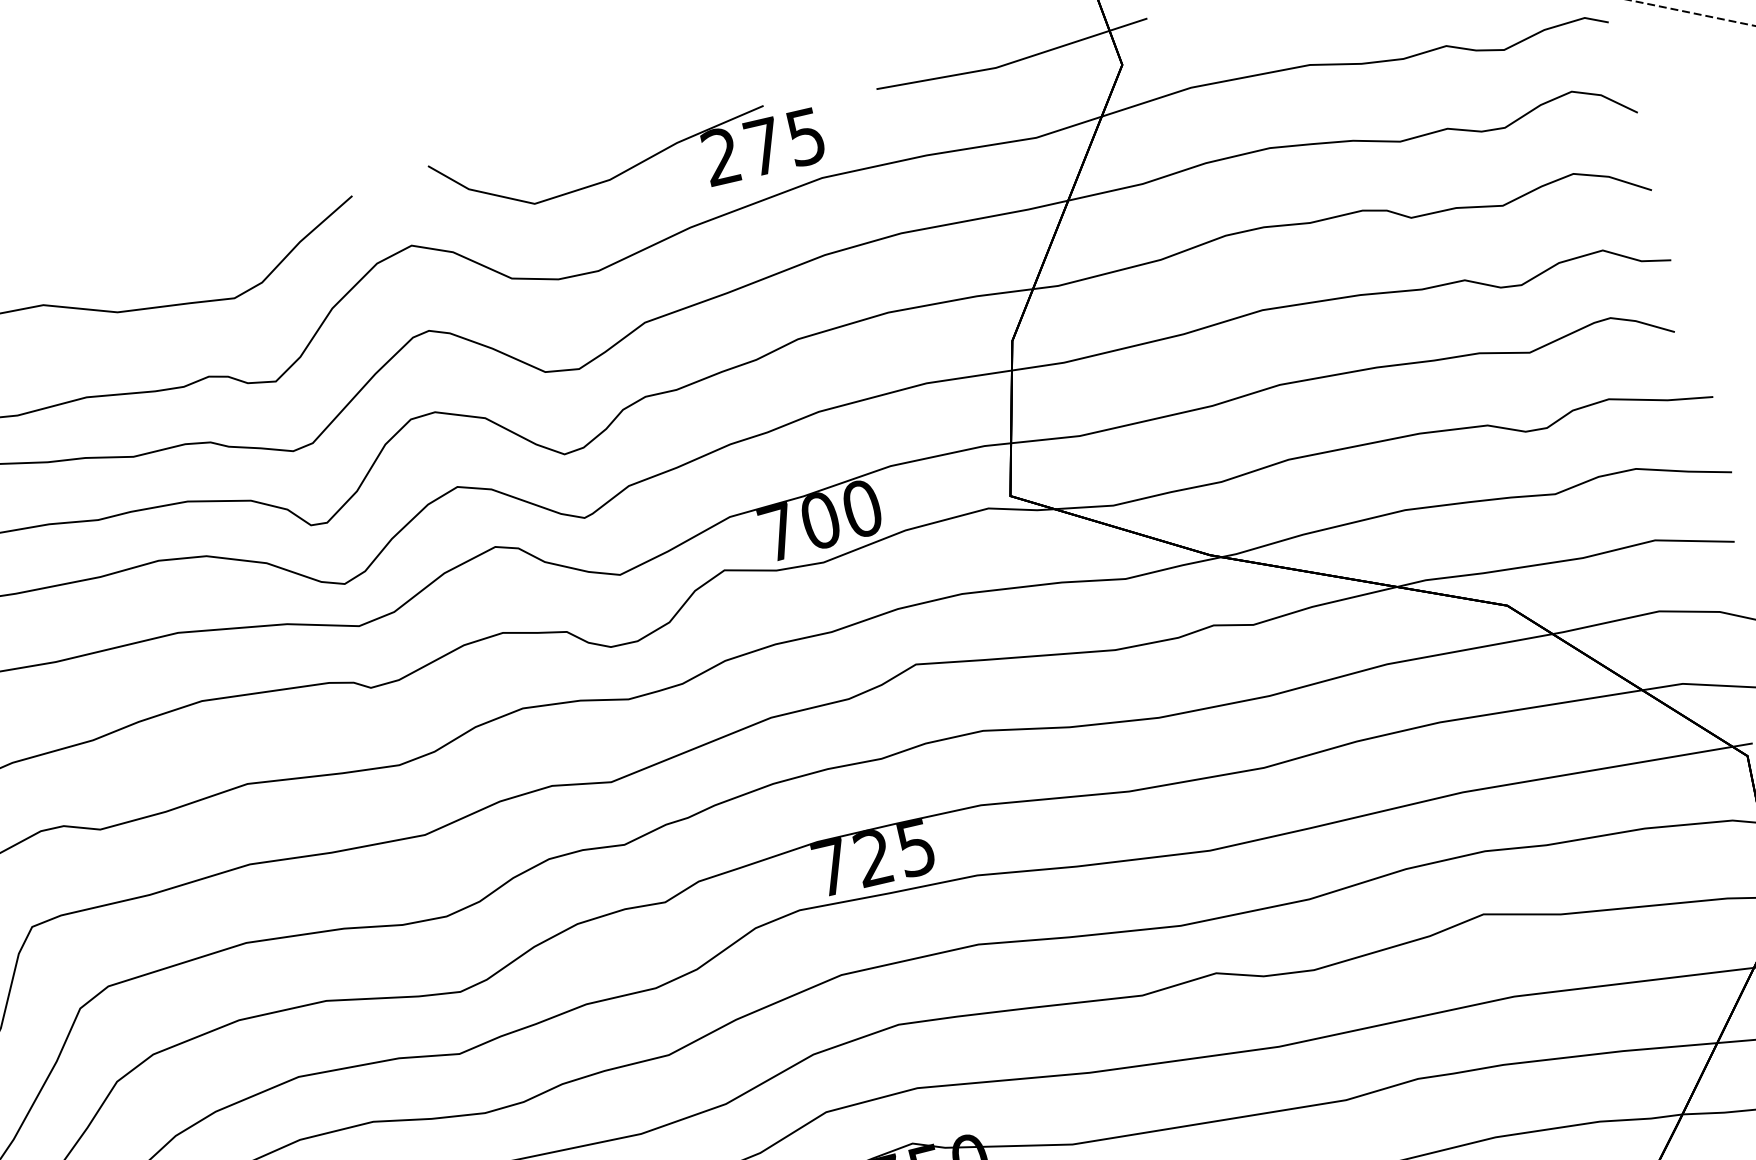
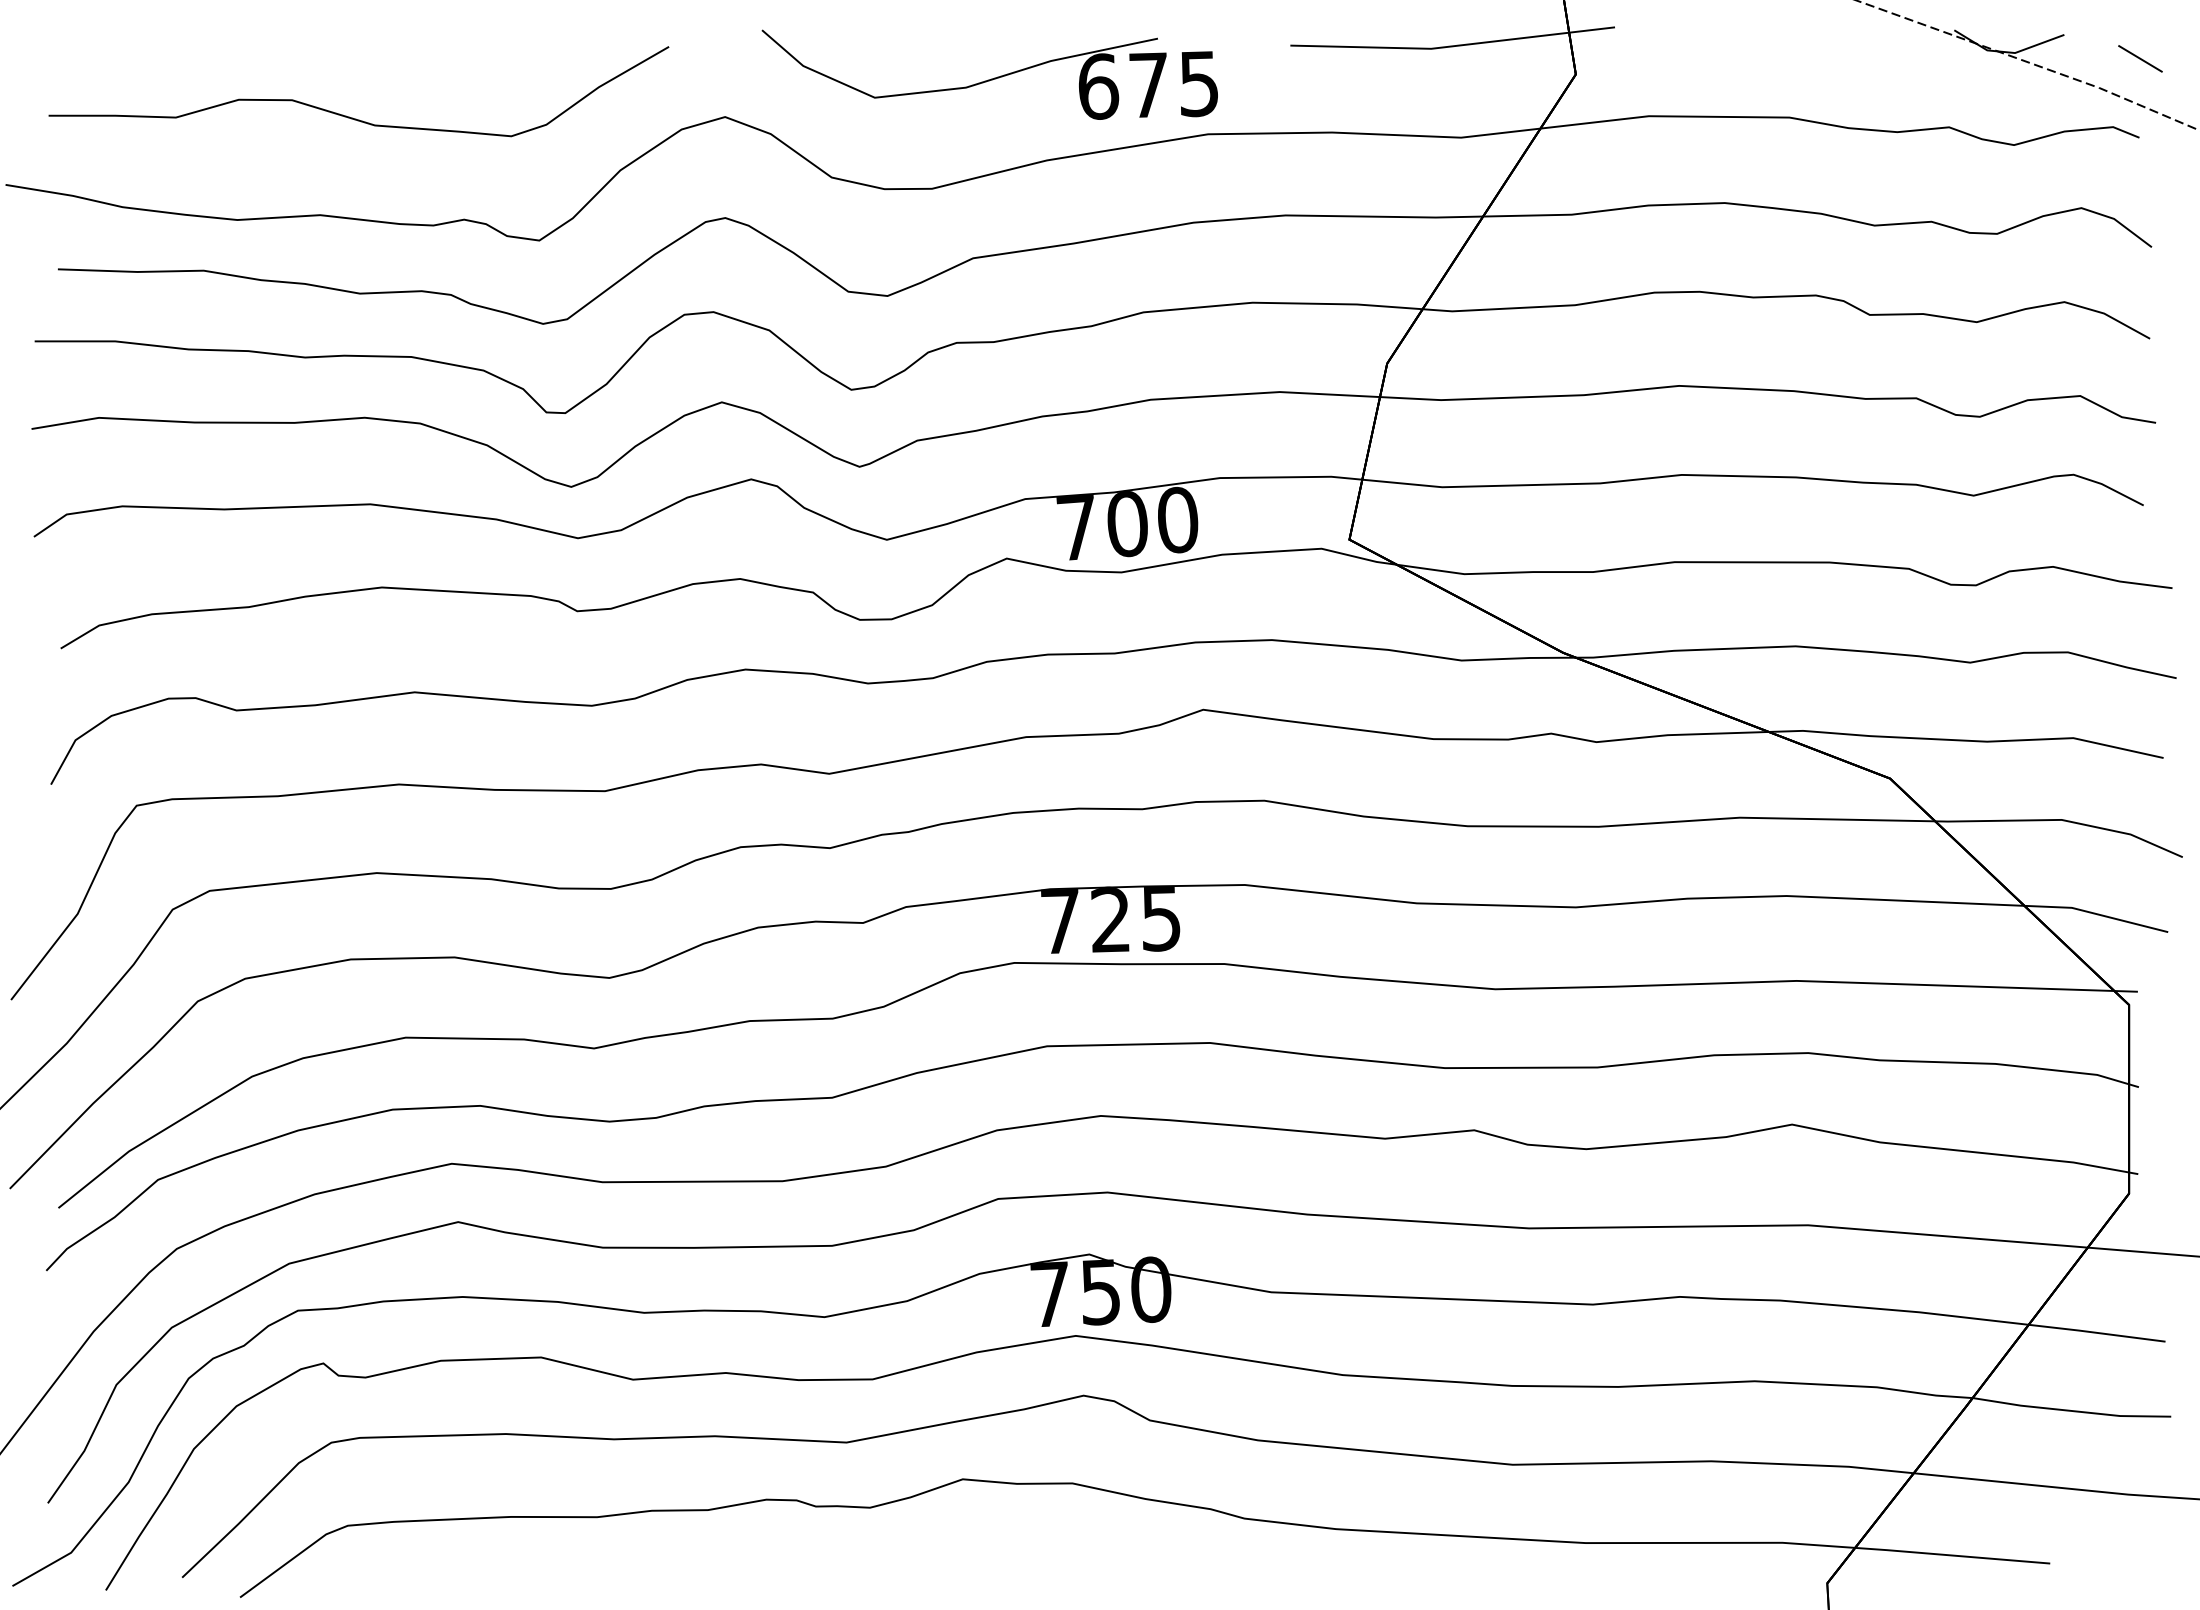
text: (721, 156) -> (1098, 86), 275 -> 675

